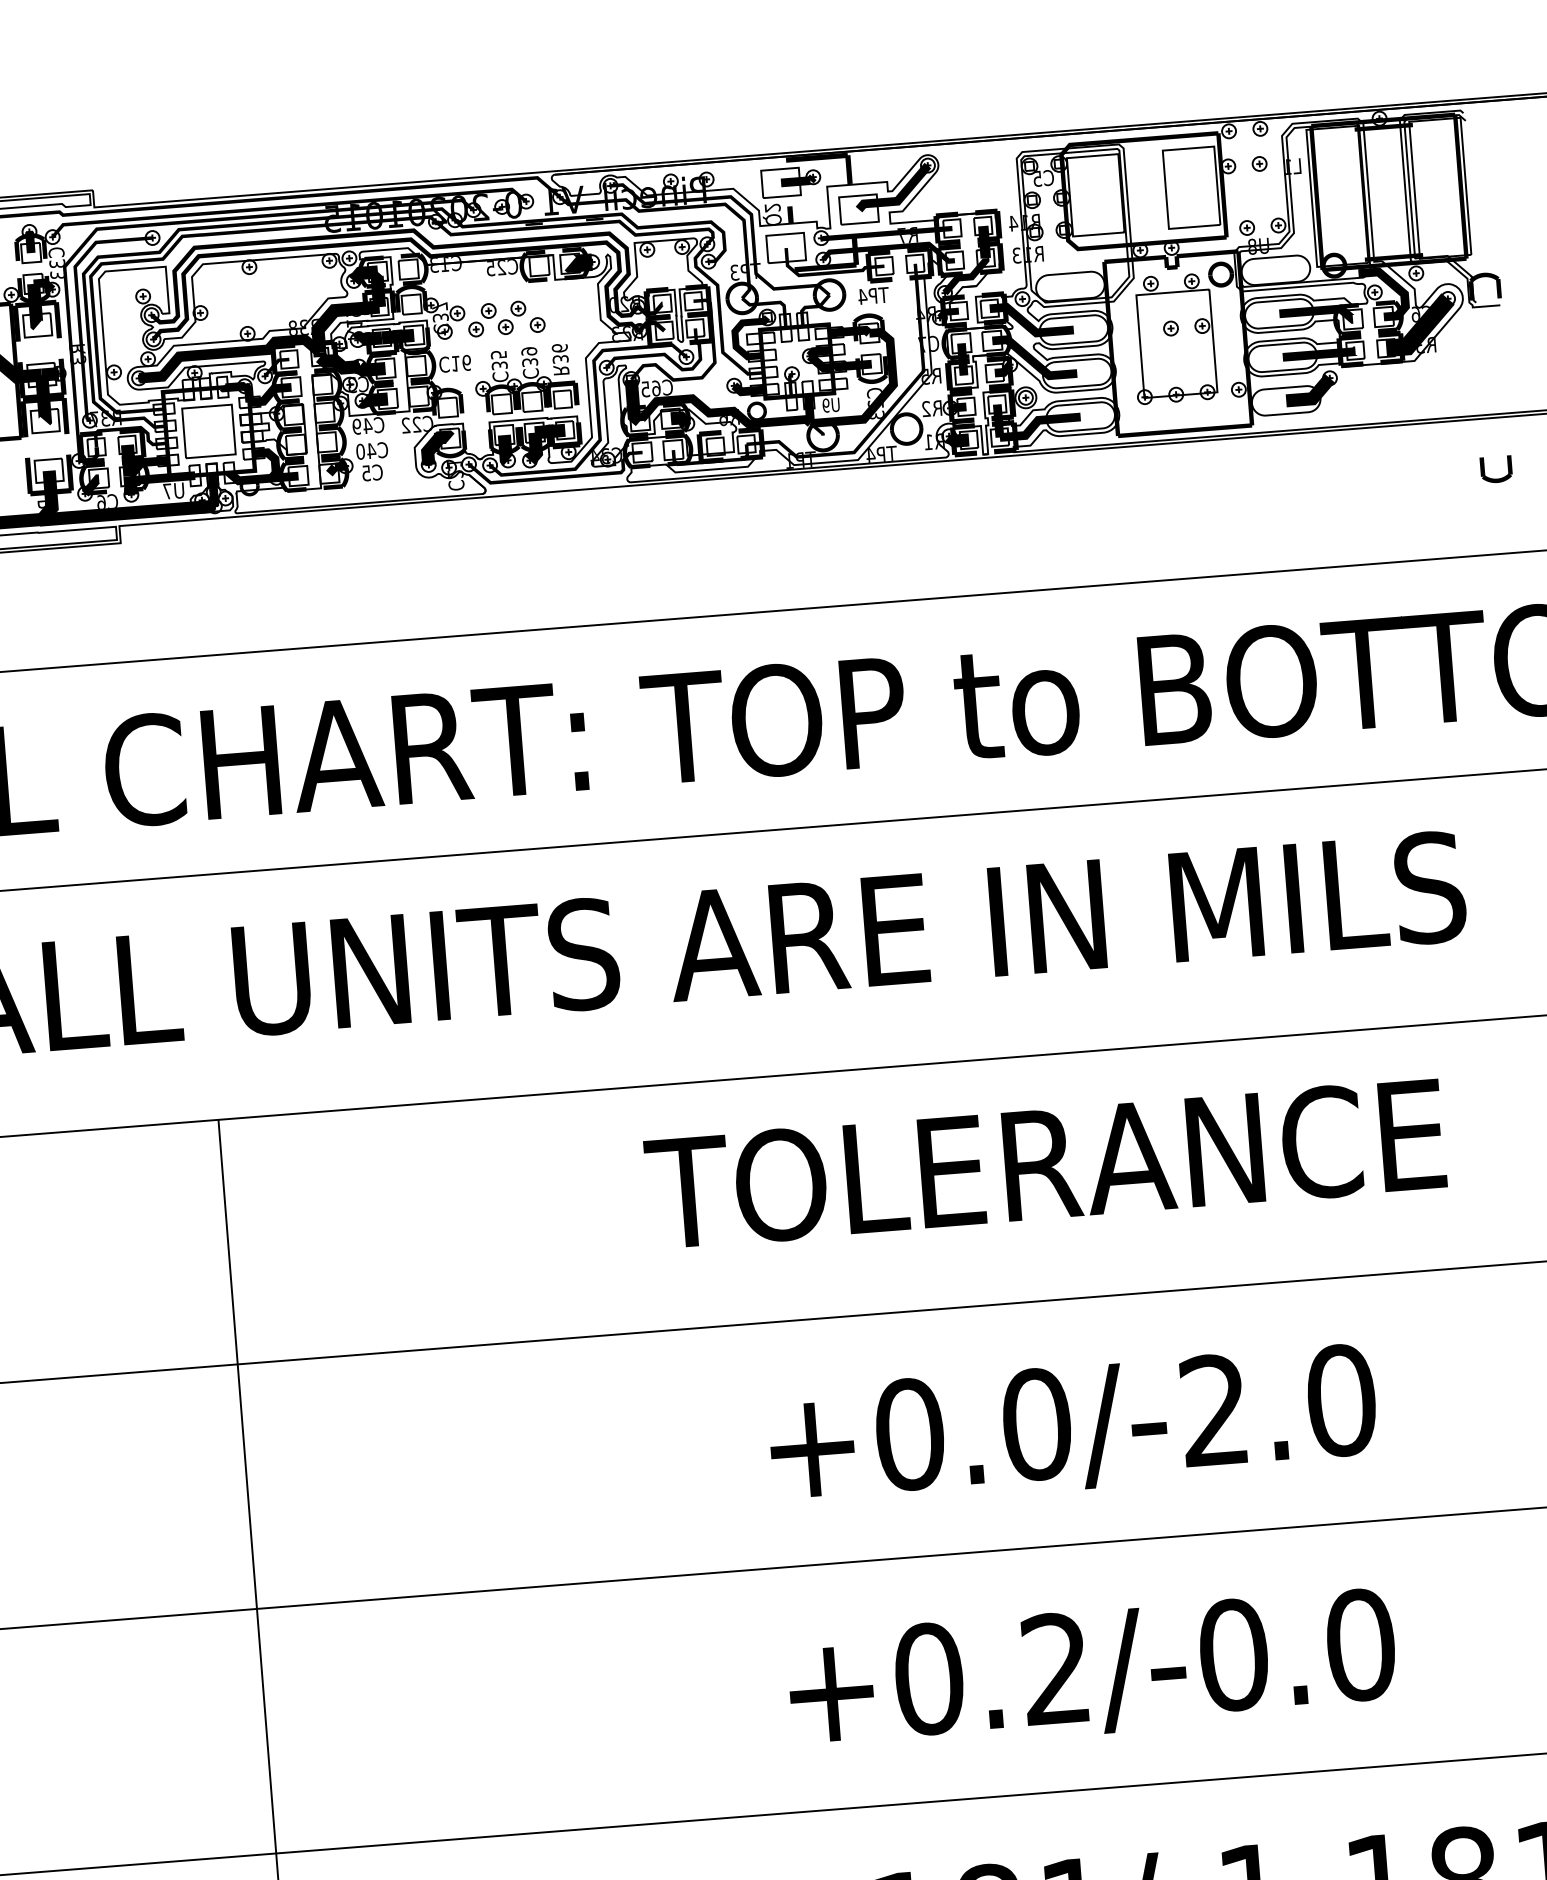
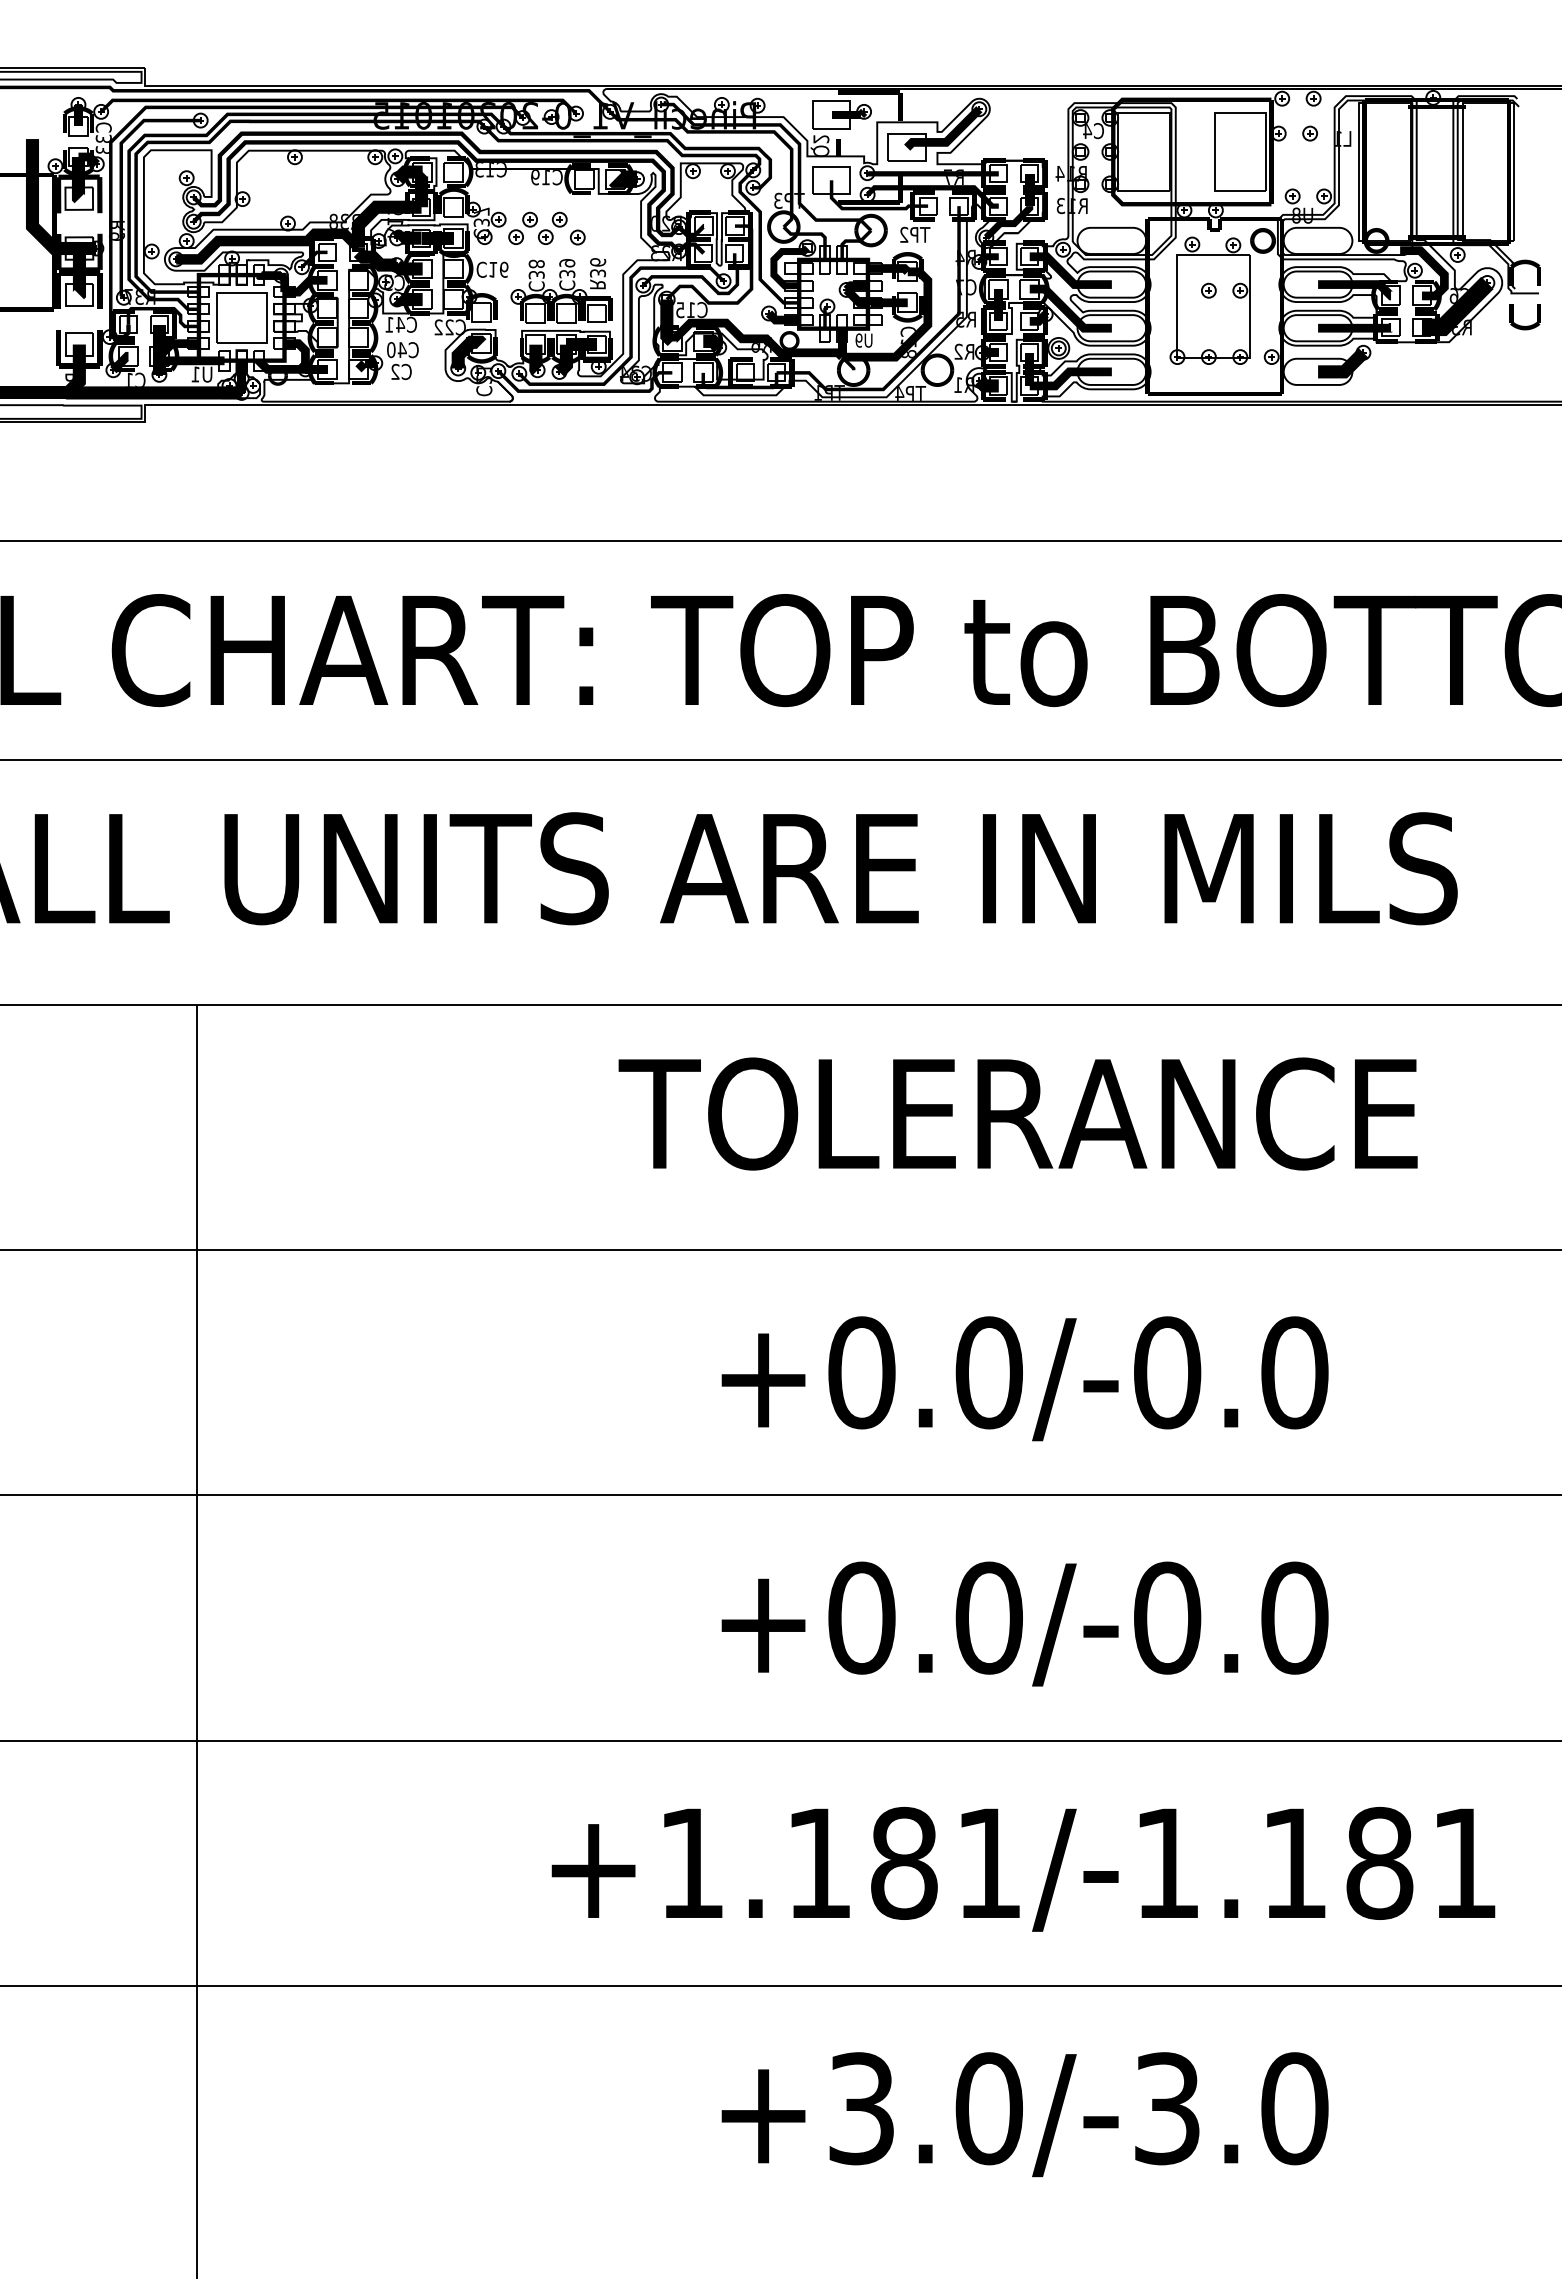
text: (1037, 179) -> (1087, 131), C5 -> C4
text: (495, 268) -> (540, 177), C25 -> C19
text: (862, 296) -> (903, 234), TP4 -> TP2
text: (498, 354) -> (536, 263), C35 -> C38
text: (79, 360) -> (118, 236), R3 -> R9
text: (655, 388) -> (690, 310), C65 -> C15
text: (876, 409) -> (908, 348), C23 -> C18
text: (356, 426) -> (389, 324), C49 -> C41
text: (366, 472) -> (395, 371), C5 -> C2
part: (1495, 478) -> (1523, 325), moved
text: (167, 491) -> (195, 374), U7 -> U1
text: (100, 501) -> (128, 379), C6 -> C1
text: (1214, 1410) -> (1167, 1372), +0.0/-2.0 -> +0.0/-0.0
text: (1055, 1668) -> (988, 1617), +0.2/-0.0 -> +0.0/-0.0

